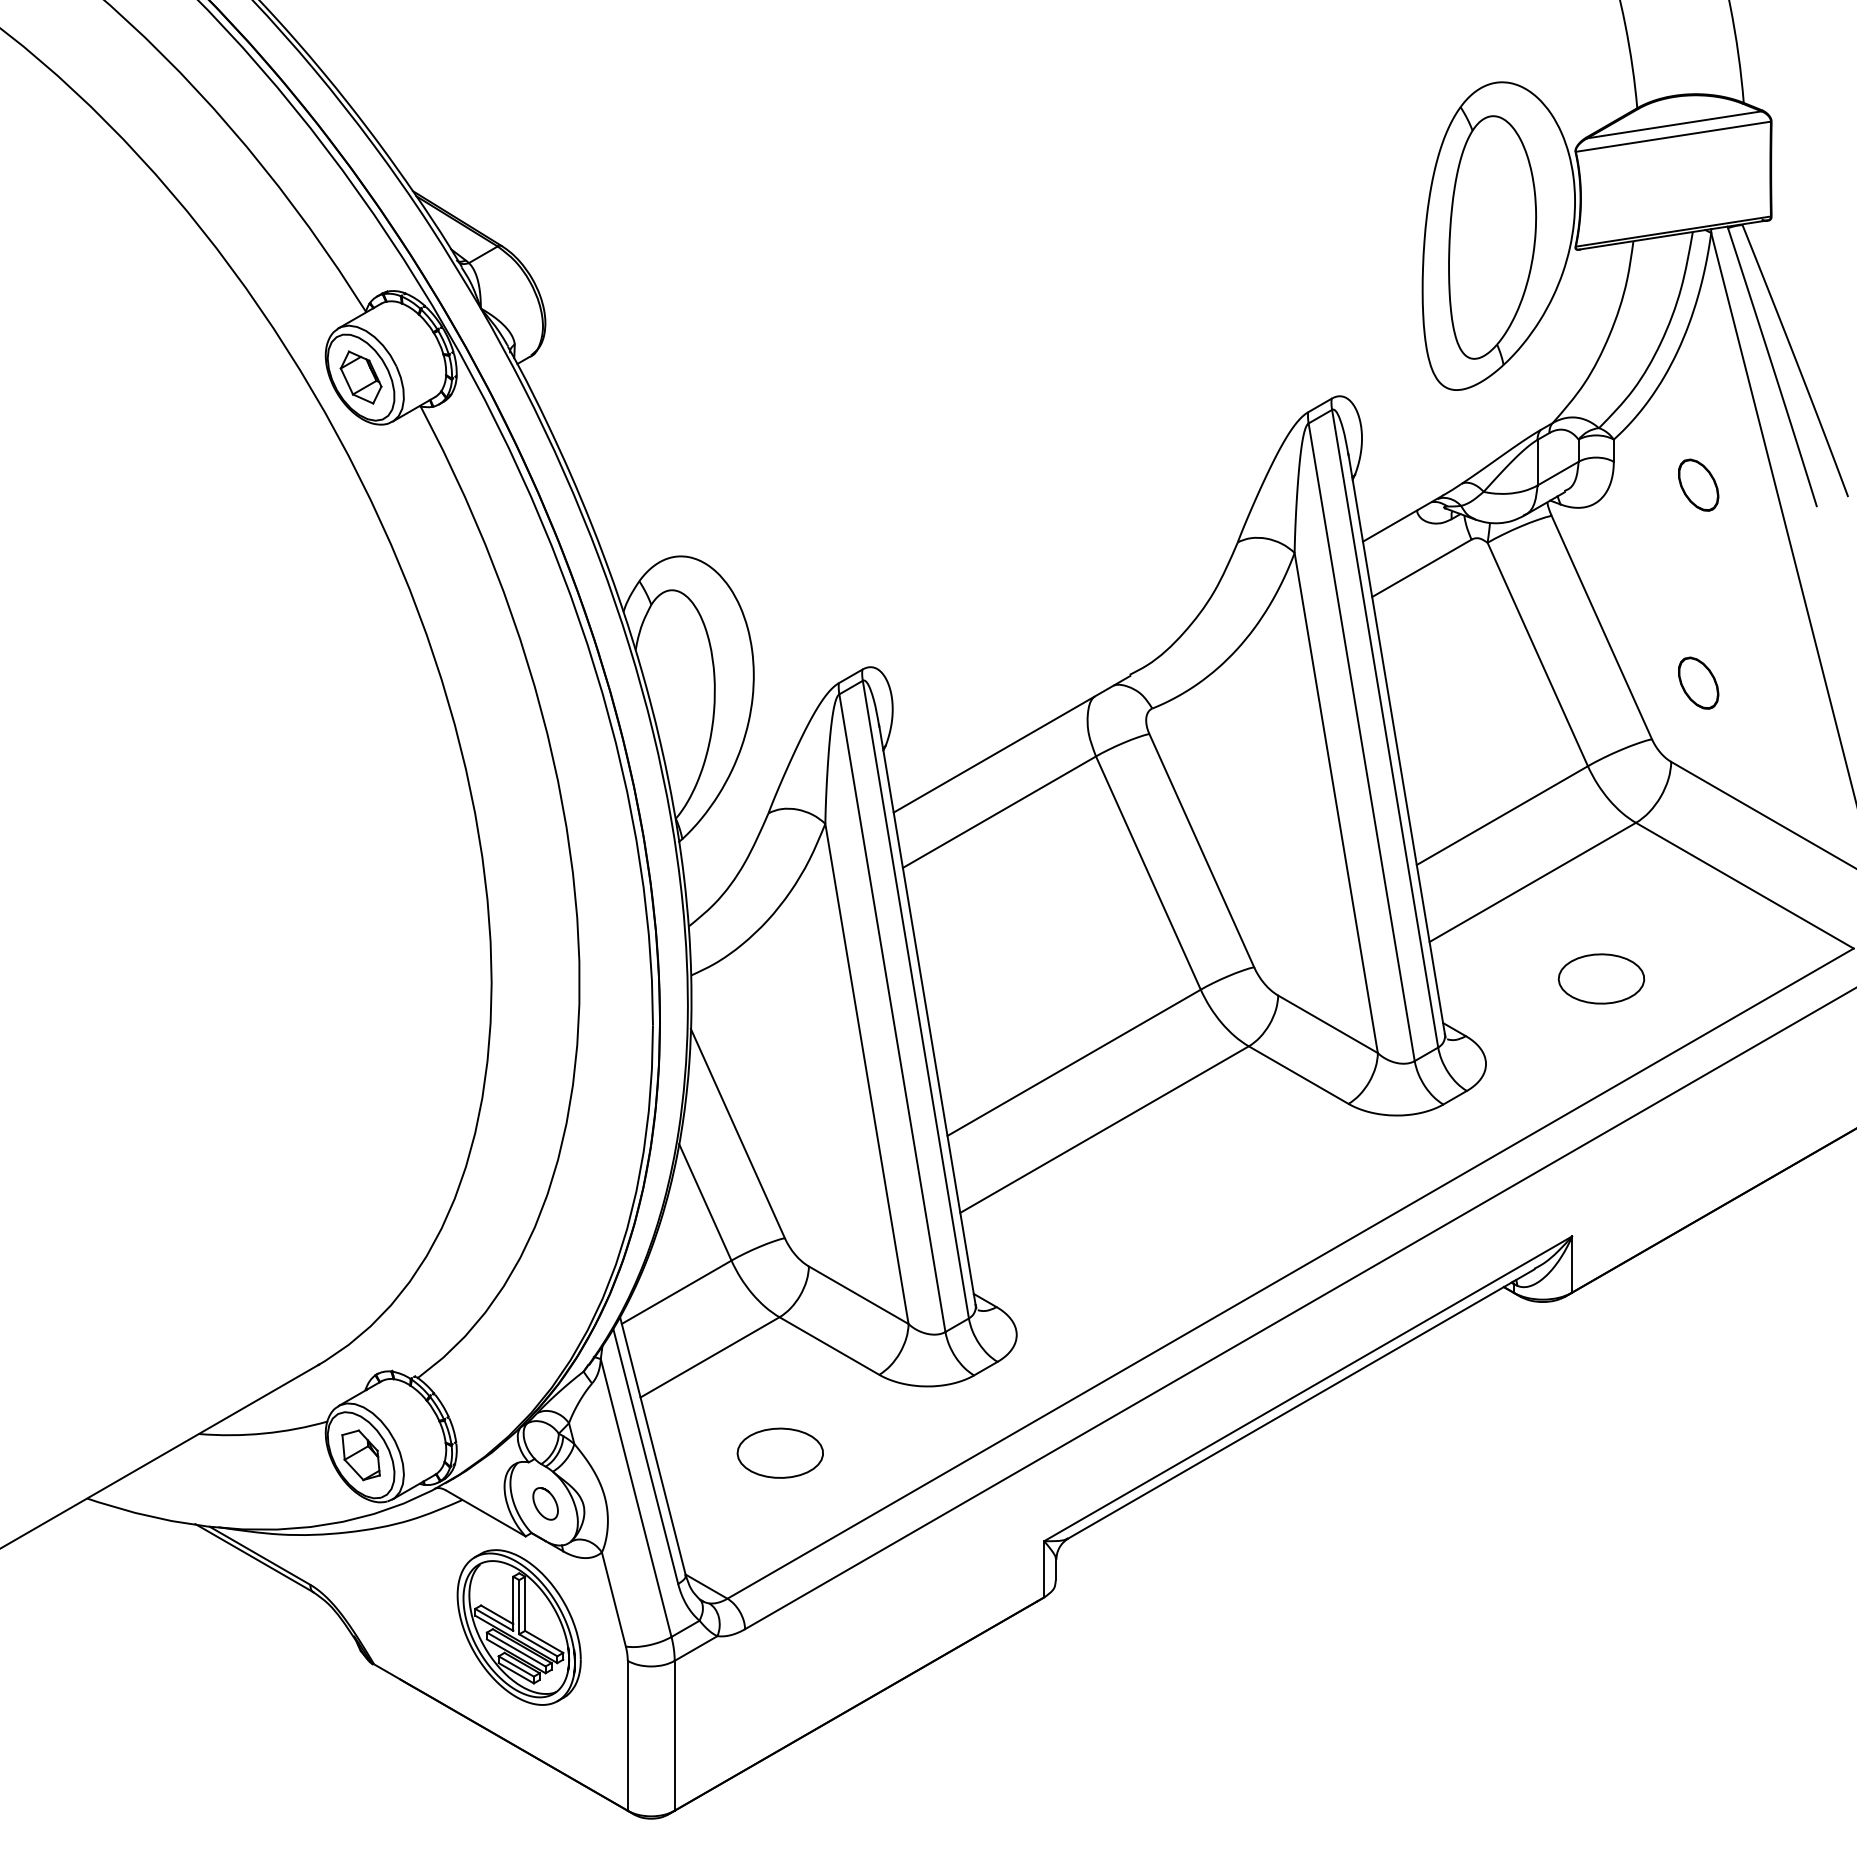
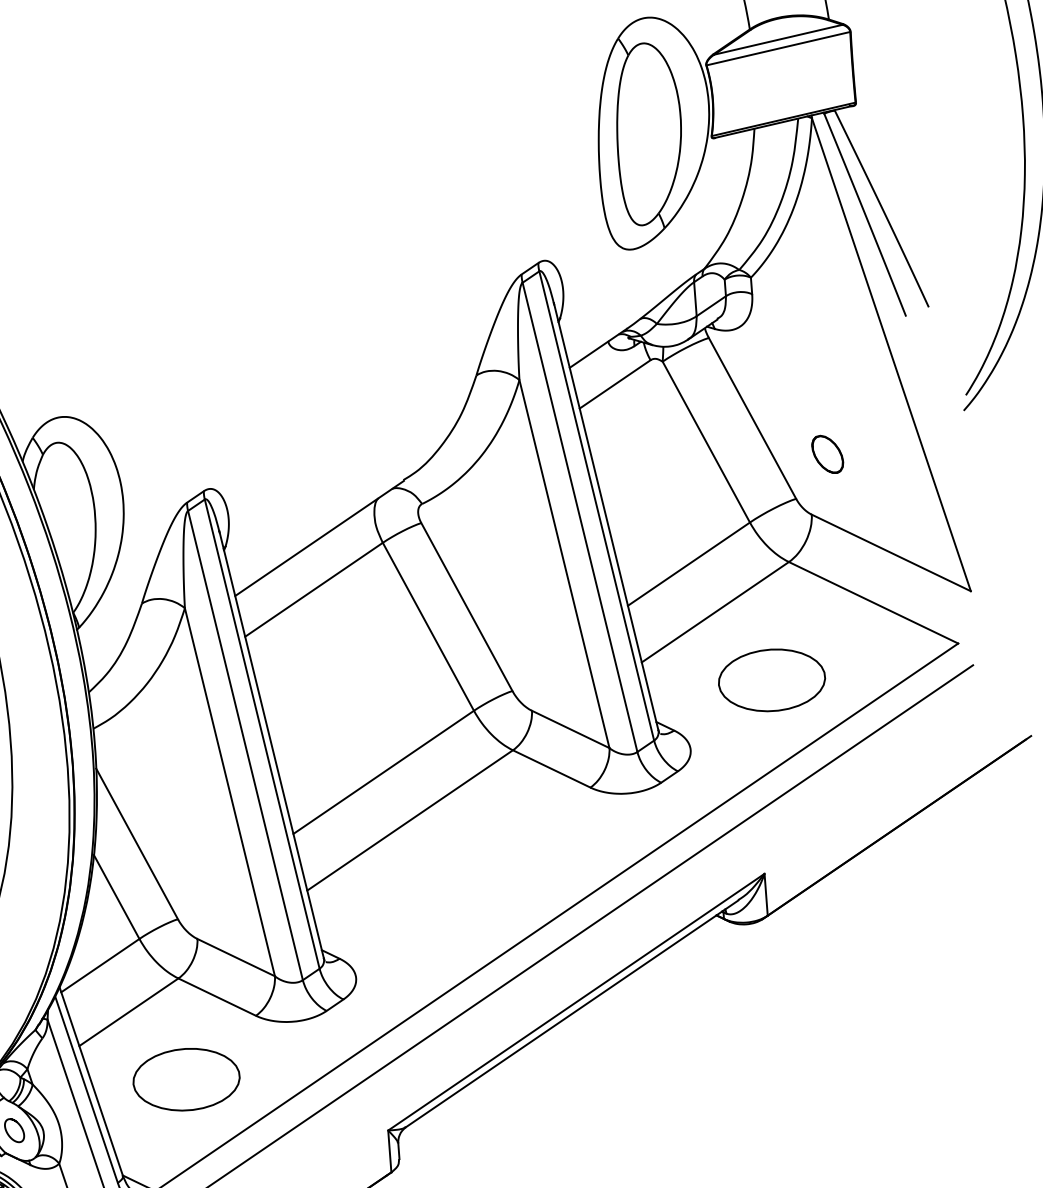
part: (1698, 484) -> (816, 306), removed
part: (1601, 978) -> (771, 679), size x1.67
part: (780, 1453) -> (186, 1079), size x1.67

